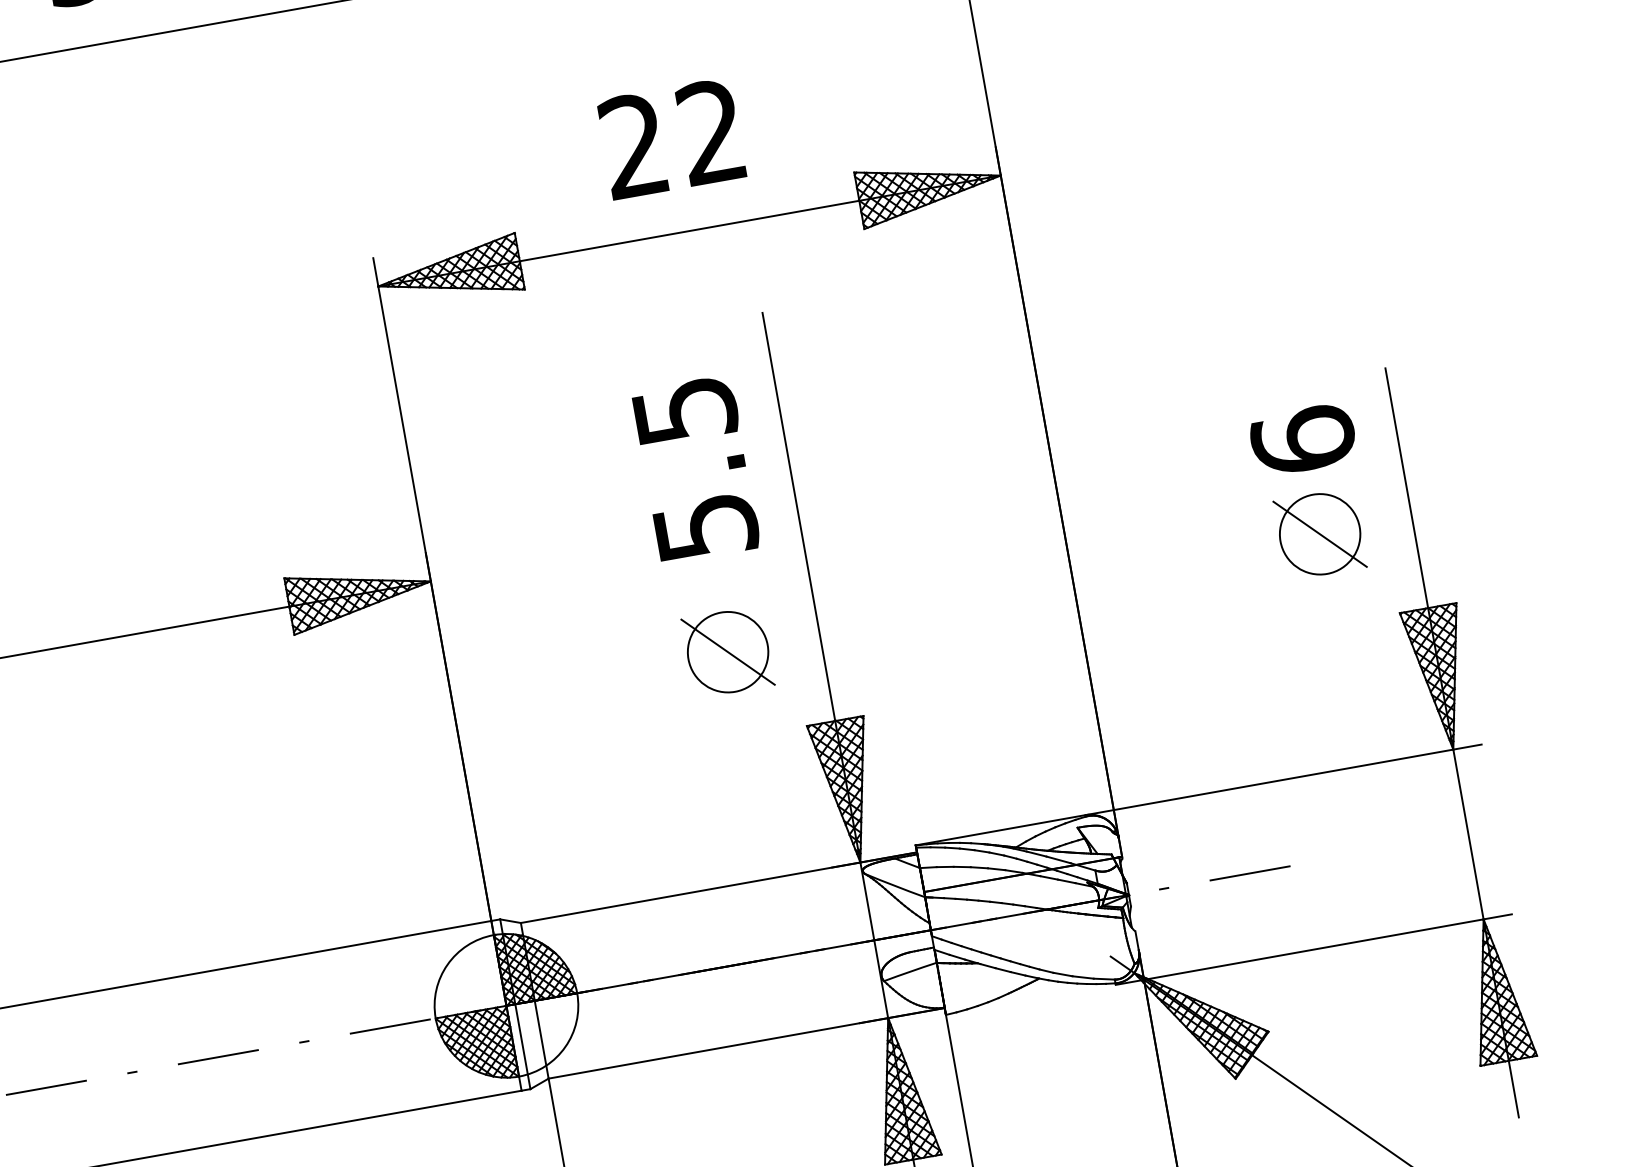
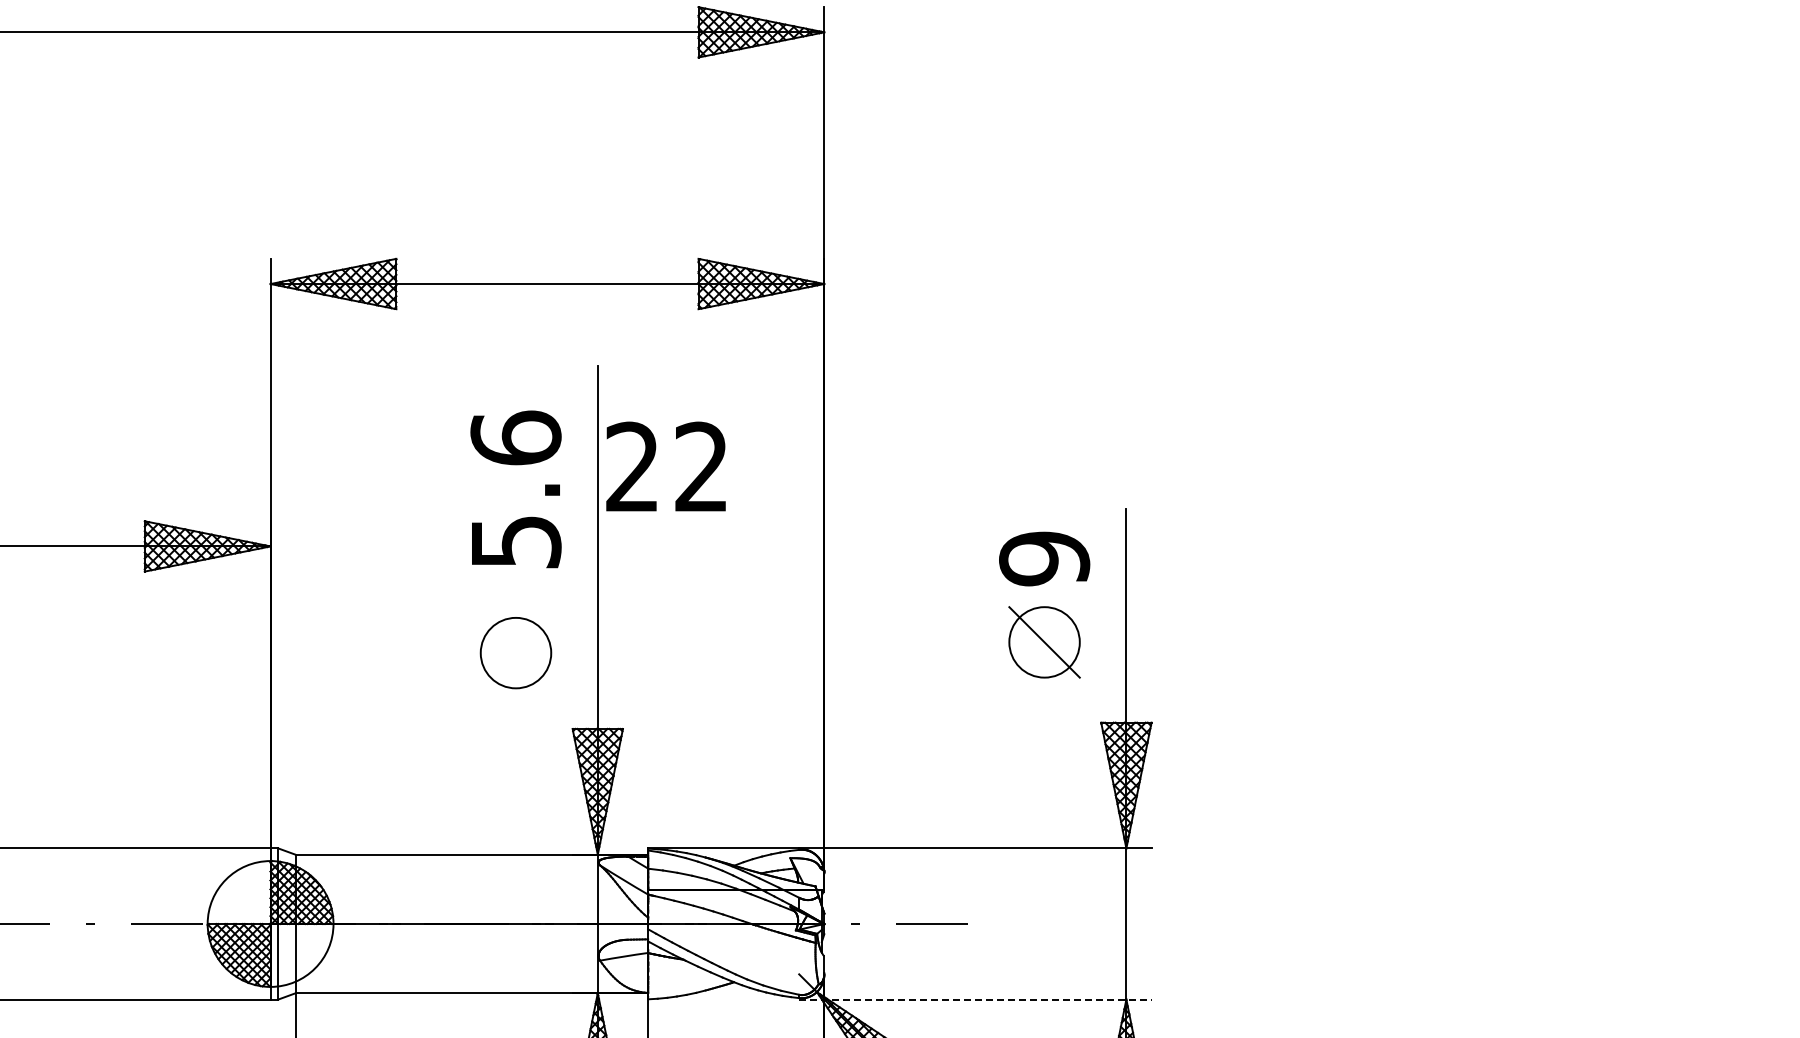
text: (670, 138) -> (665, 466), moved
text: (684, 409) -> (515, 437), 5.5 -> 5.6
text: (1303, 440) -> (1044, 558), 6 -> 9
line: (727, 651) -> (515, 652), removed
line: (1313, 949) -> (975, 999), solid -> dashed

